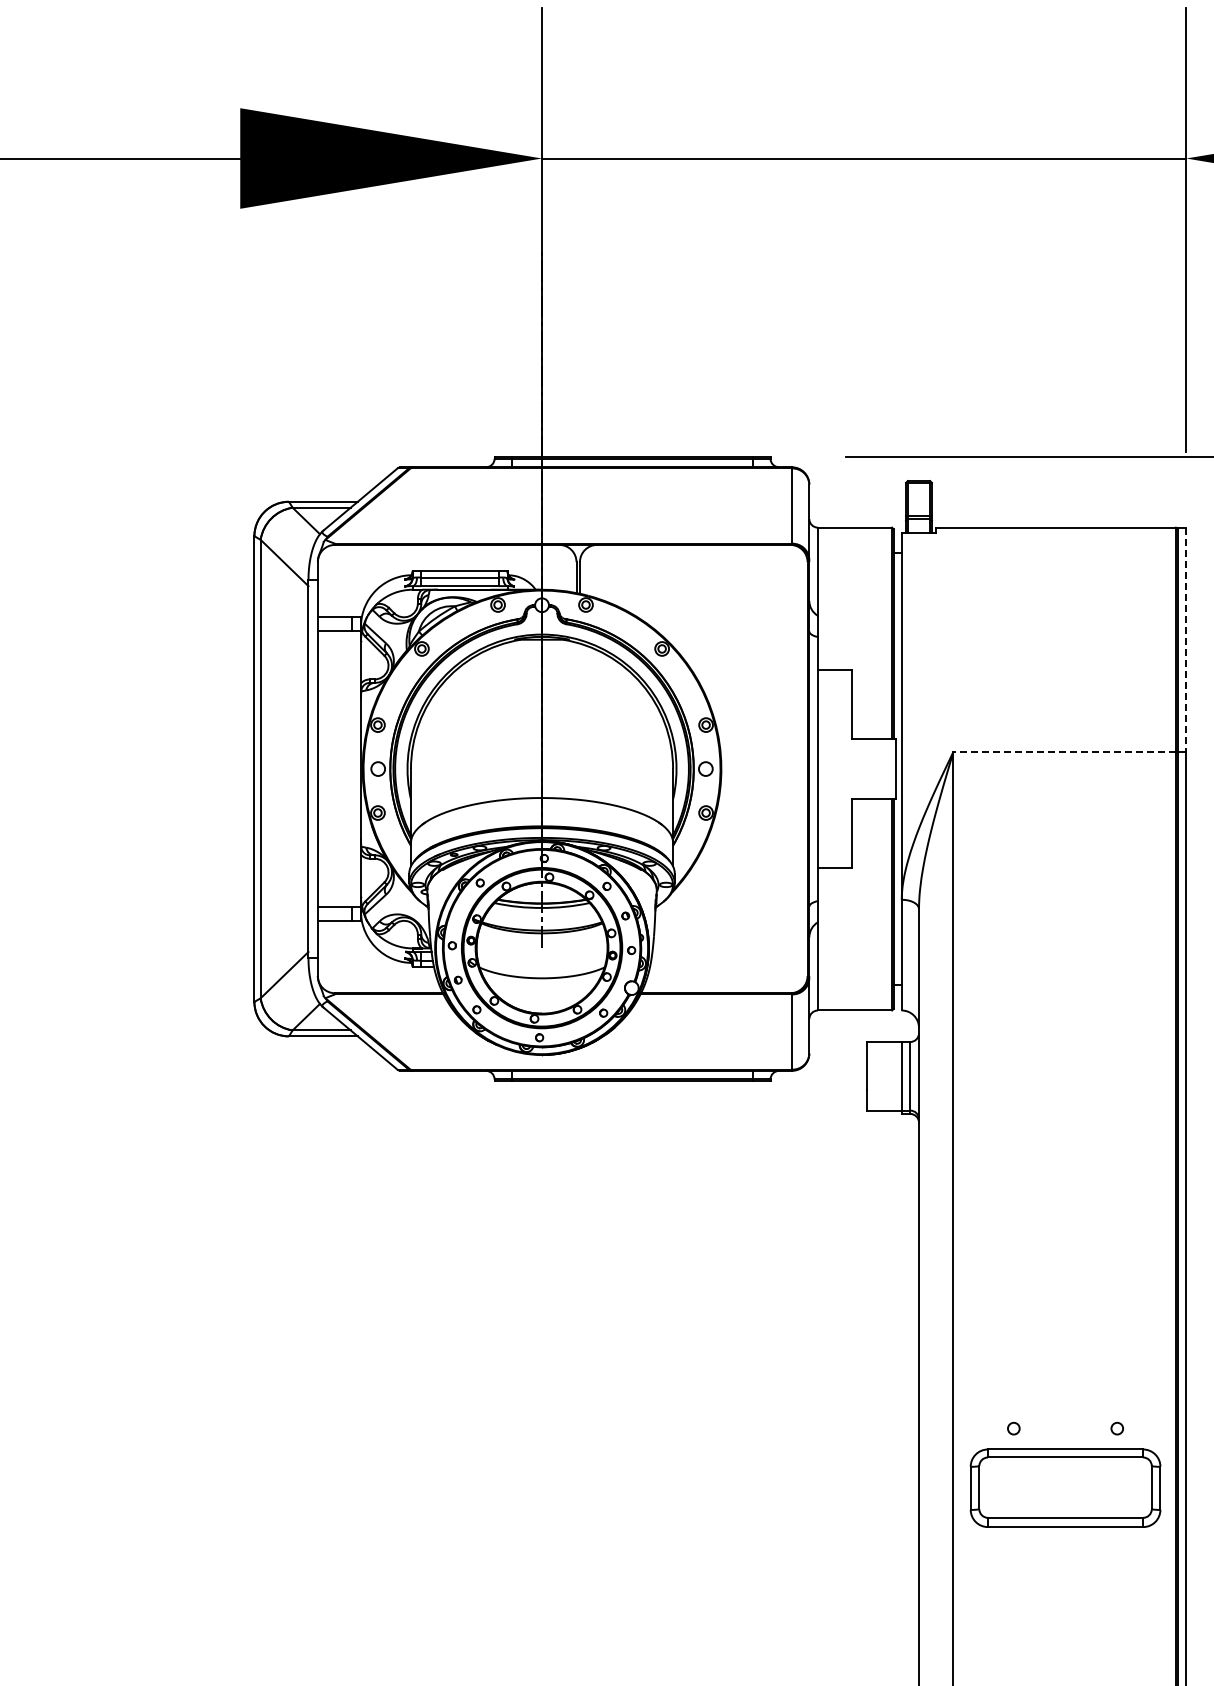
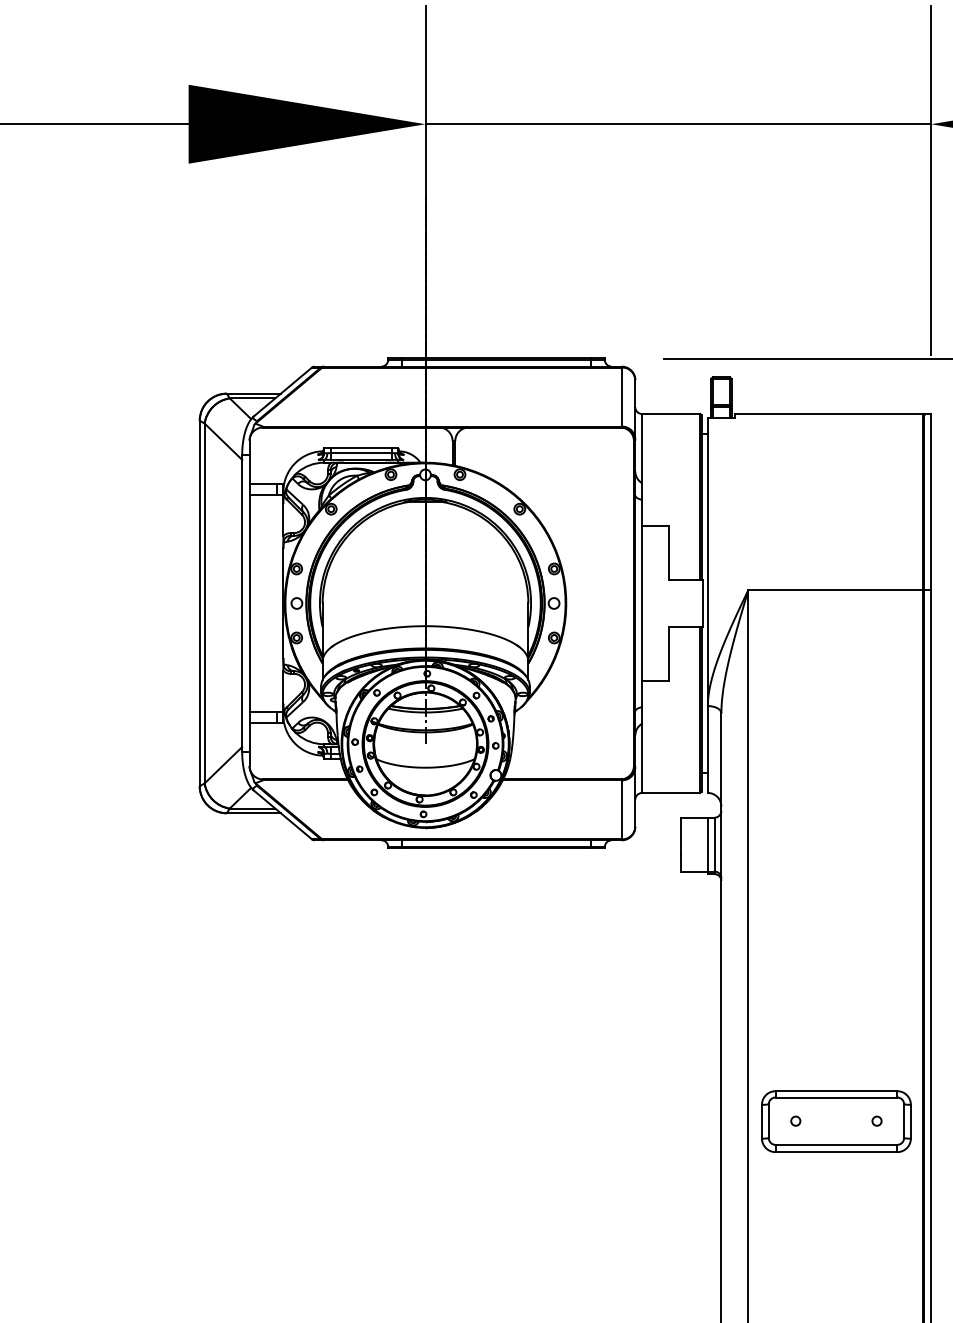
line: (1186, 640) -> (931, 502), dashed -> solid
line: (1064, 751) -> (835, 589), dashed -> solid
part: (1065, 1487) -> (836, 1121), moved

